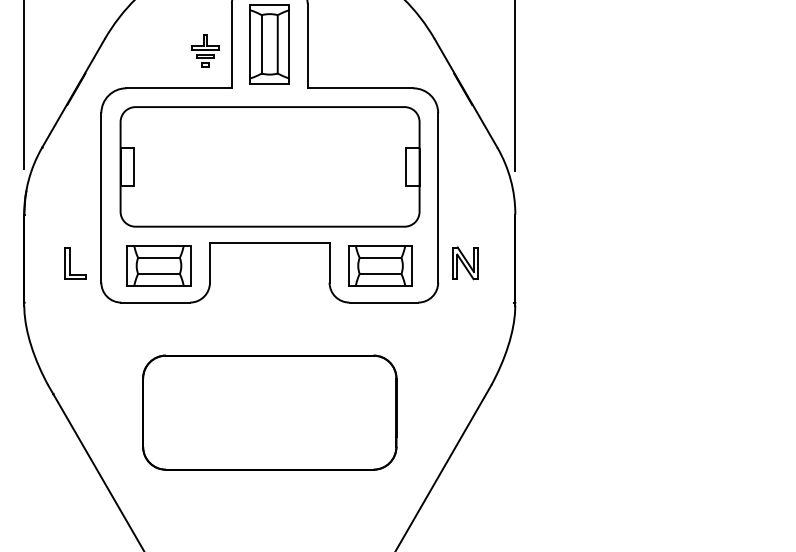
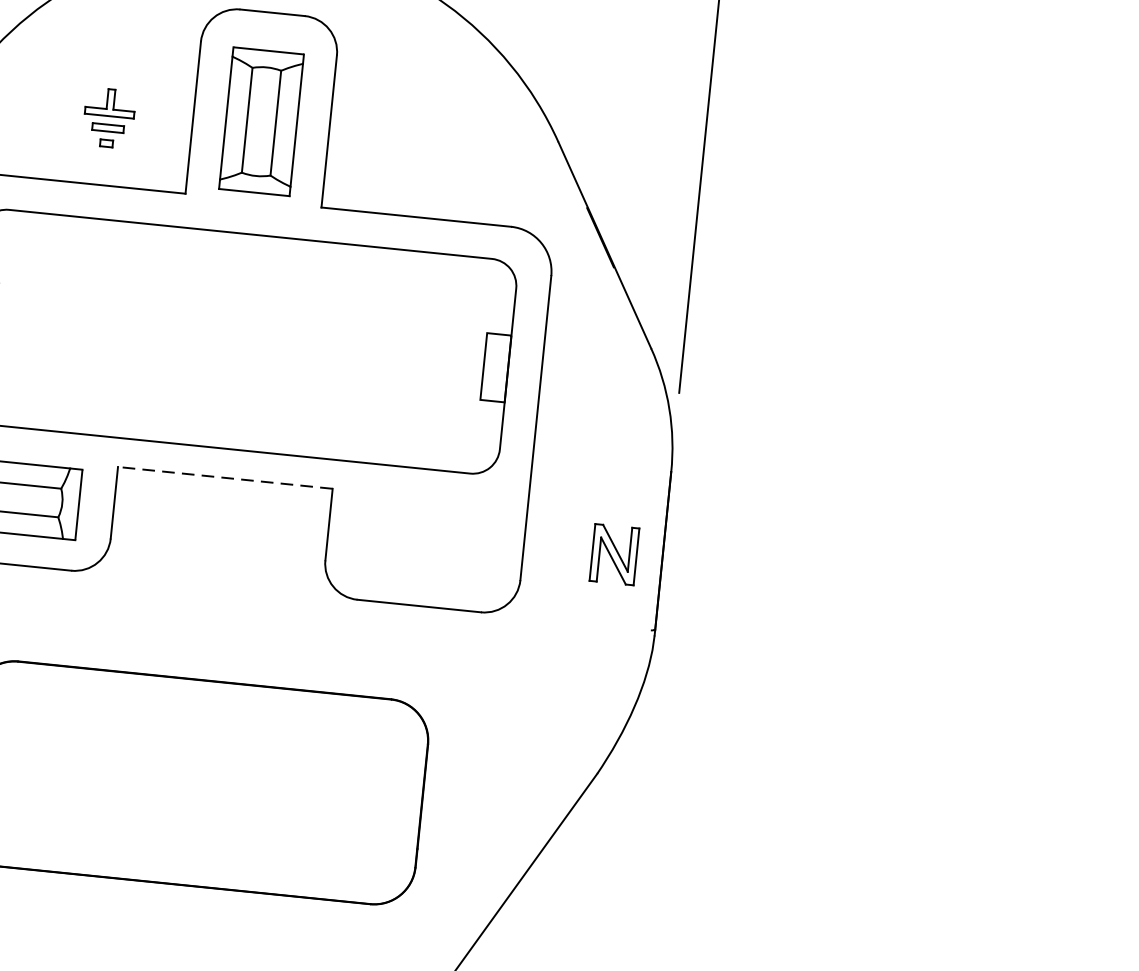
part: (205, 50) -> (109, 117), moved
line: (269, 242) -> (224, 477), solid -> dashed
part: (465, 263) -> (614, 554), moved
part: (380, 265) -> (419, 538), removed

